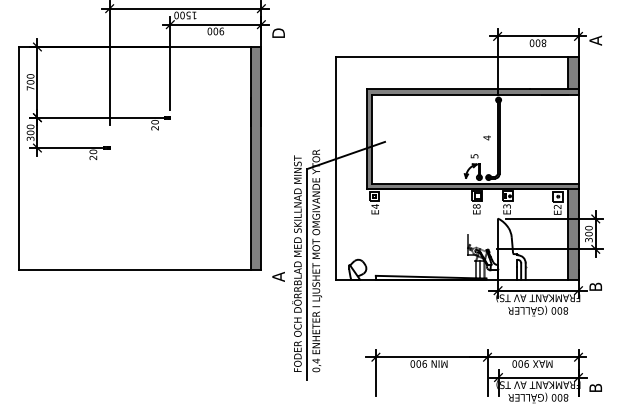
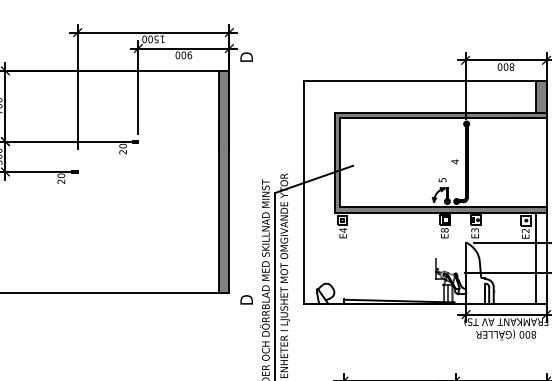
fill: (573, 233) -> (541, 257), removed
text: (278, 276) -> (246, 300), A -> D

